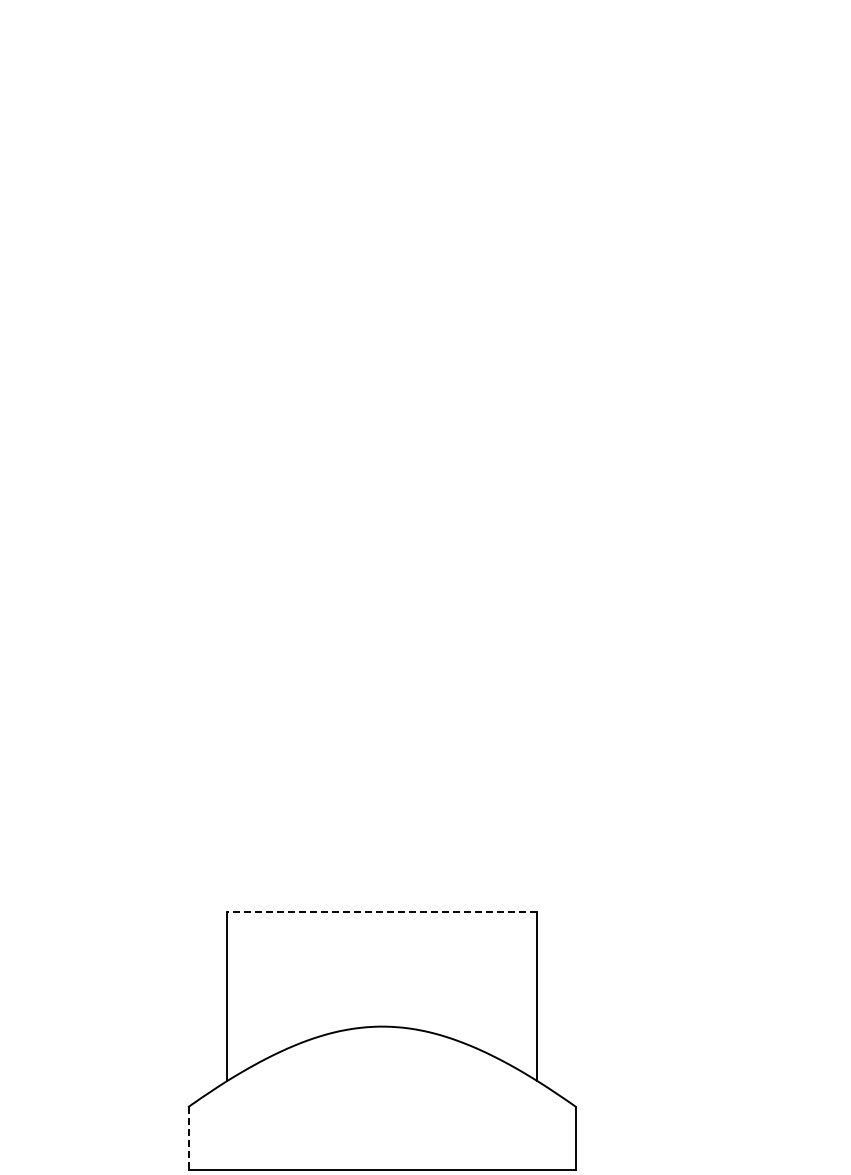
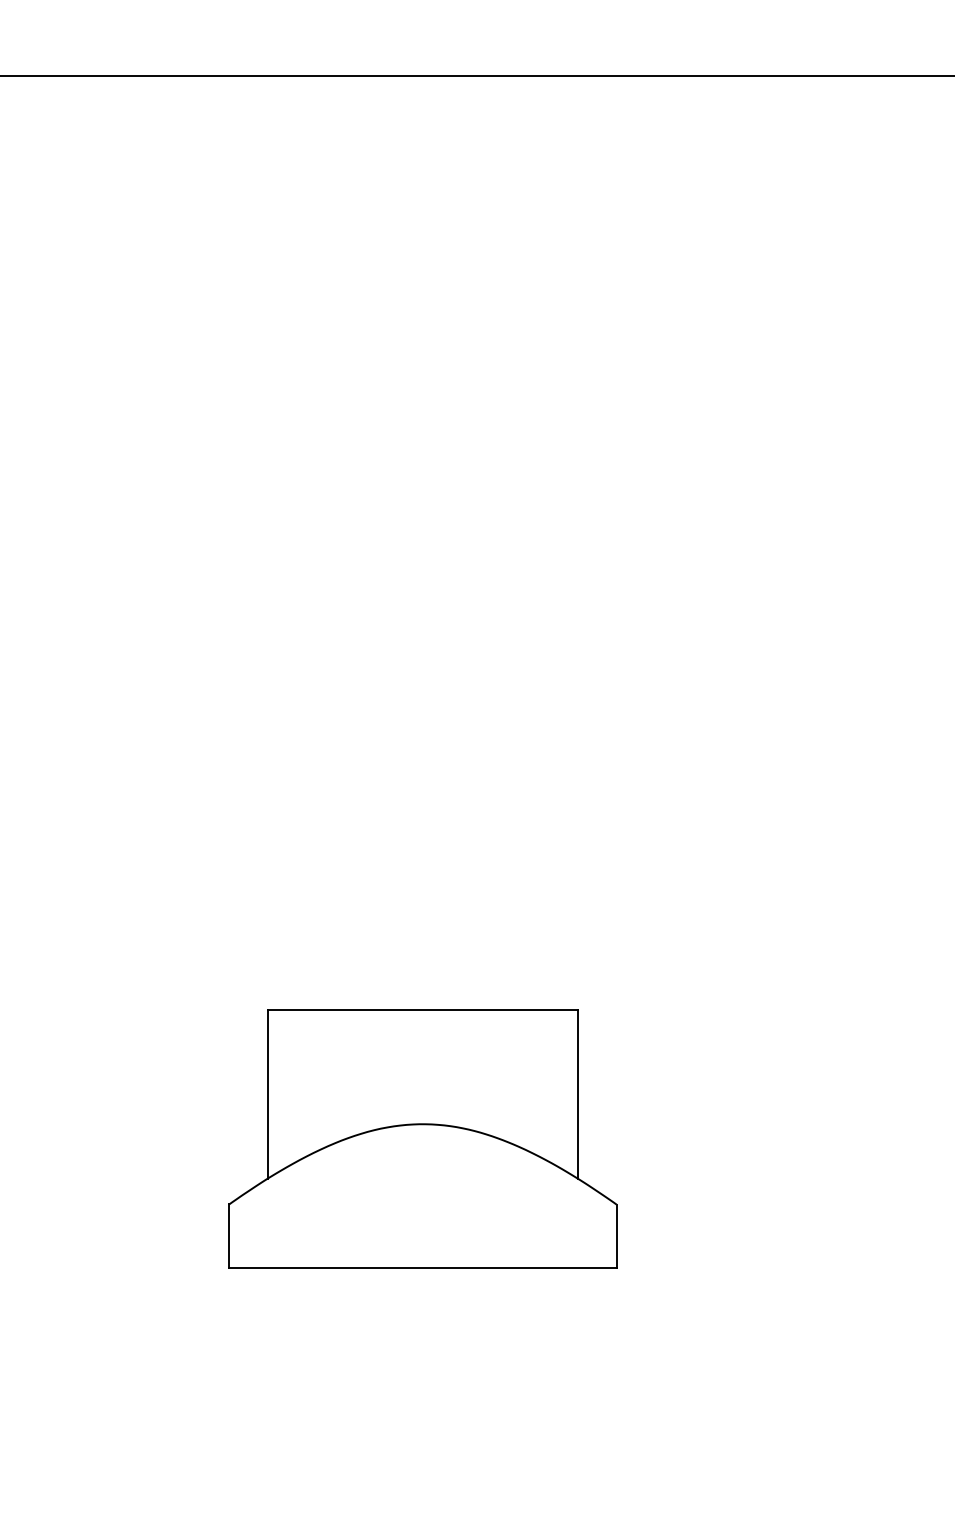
line: (381, 911) -> (422, 1009), dashed -> solid
line: (188, 1138) -> (229, 1236), dashed -> solid

